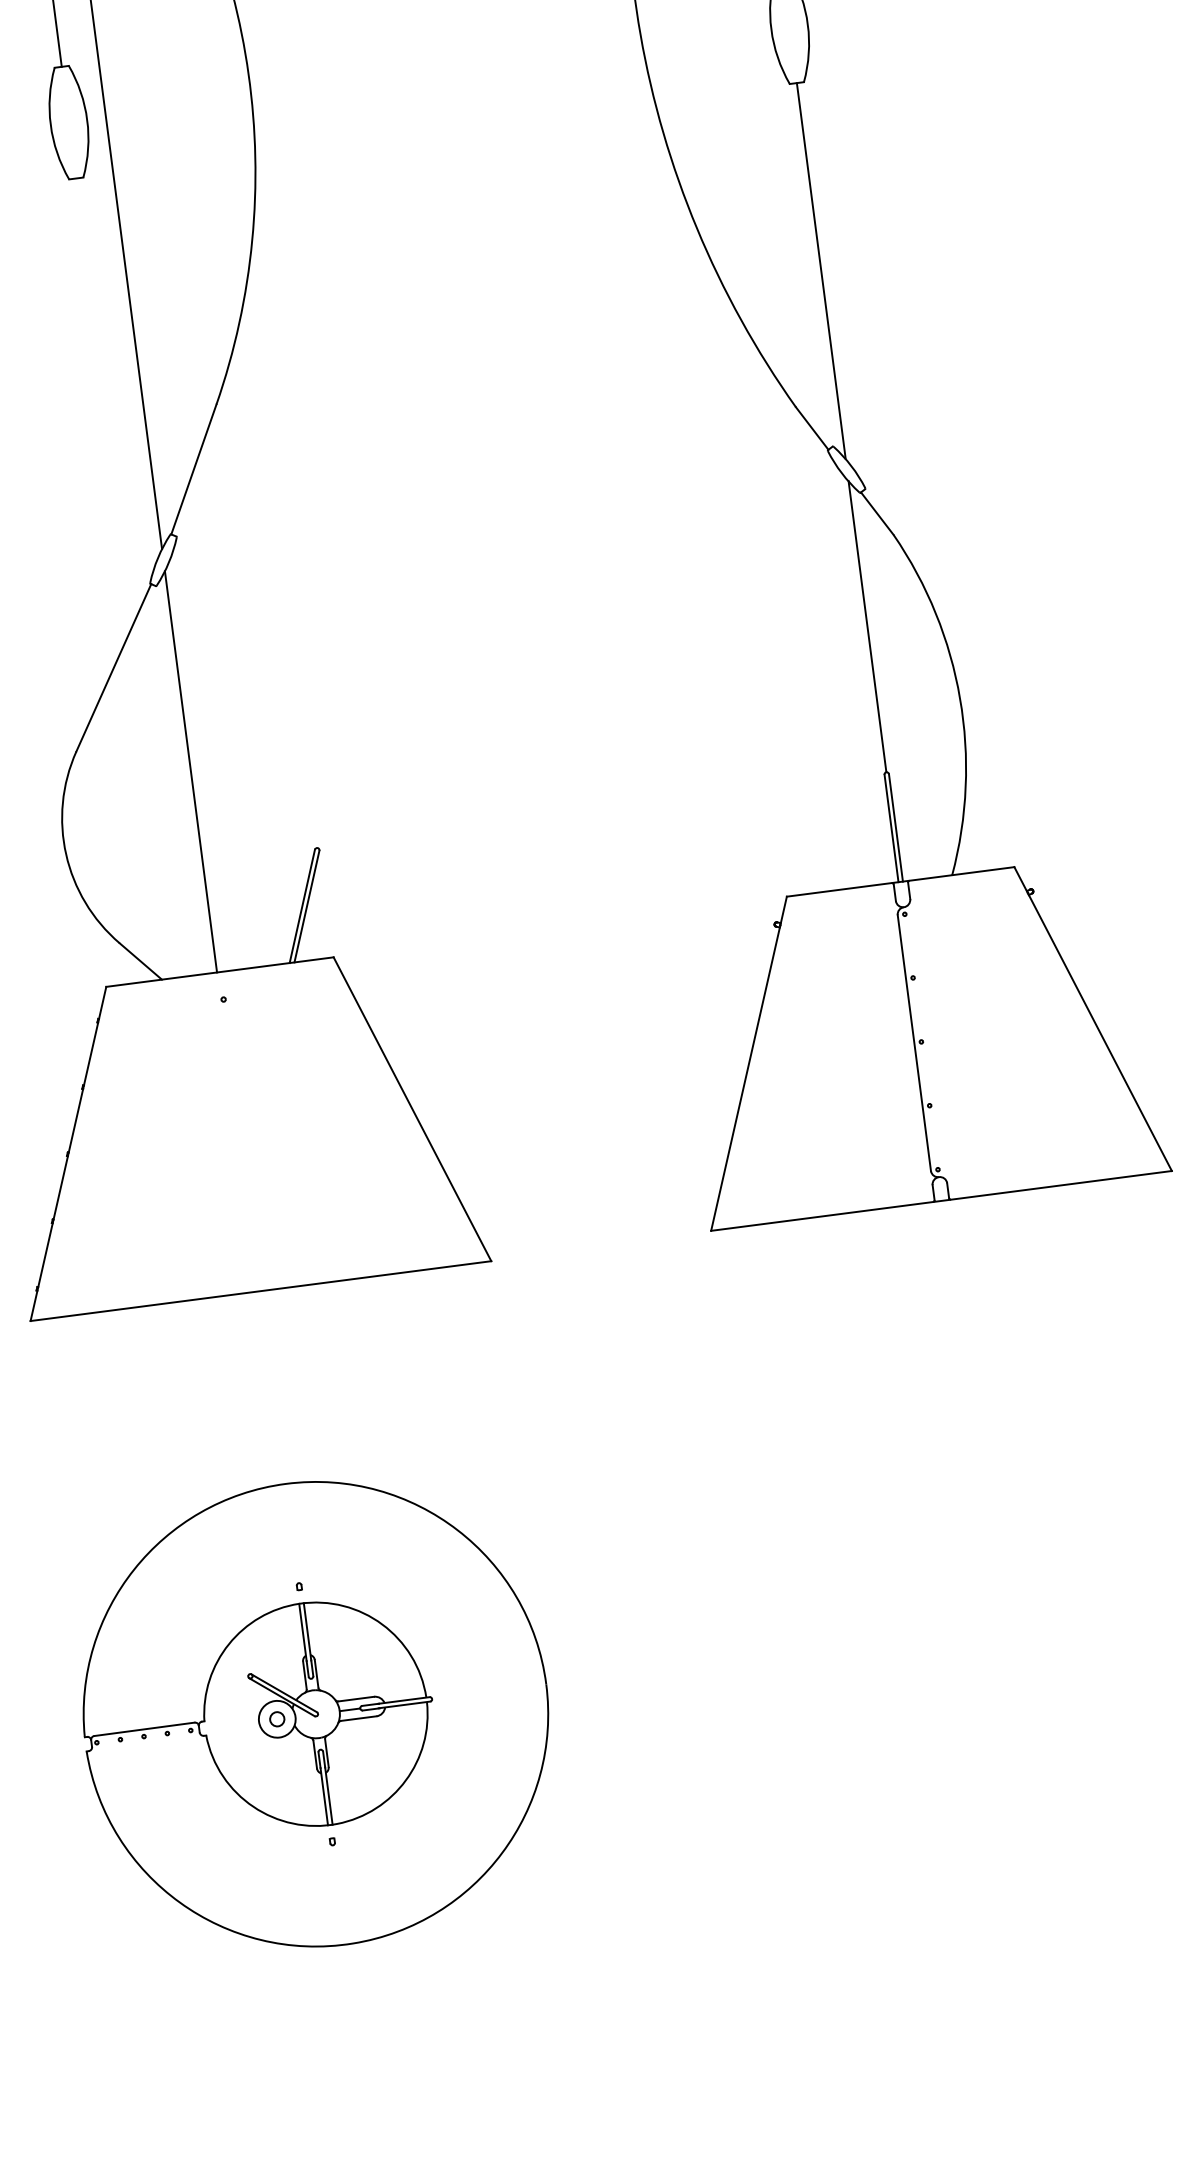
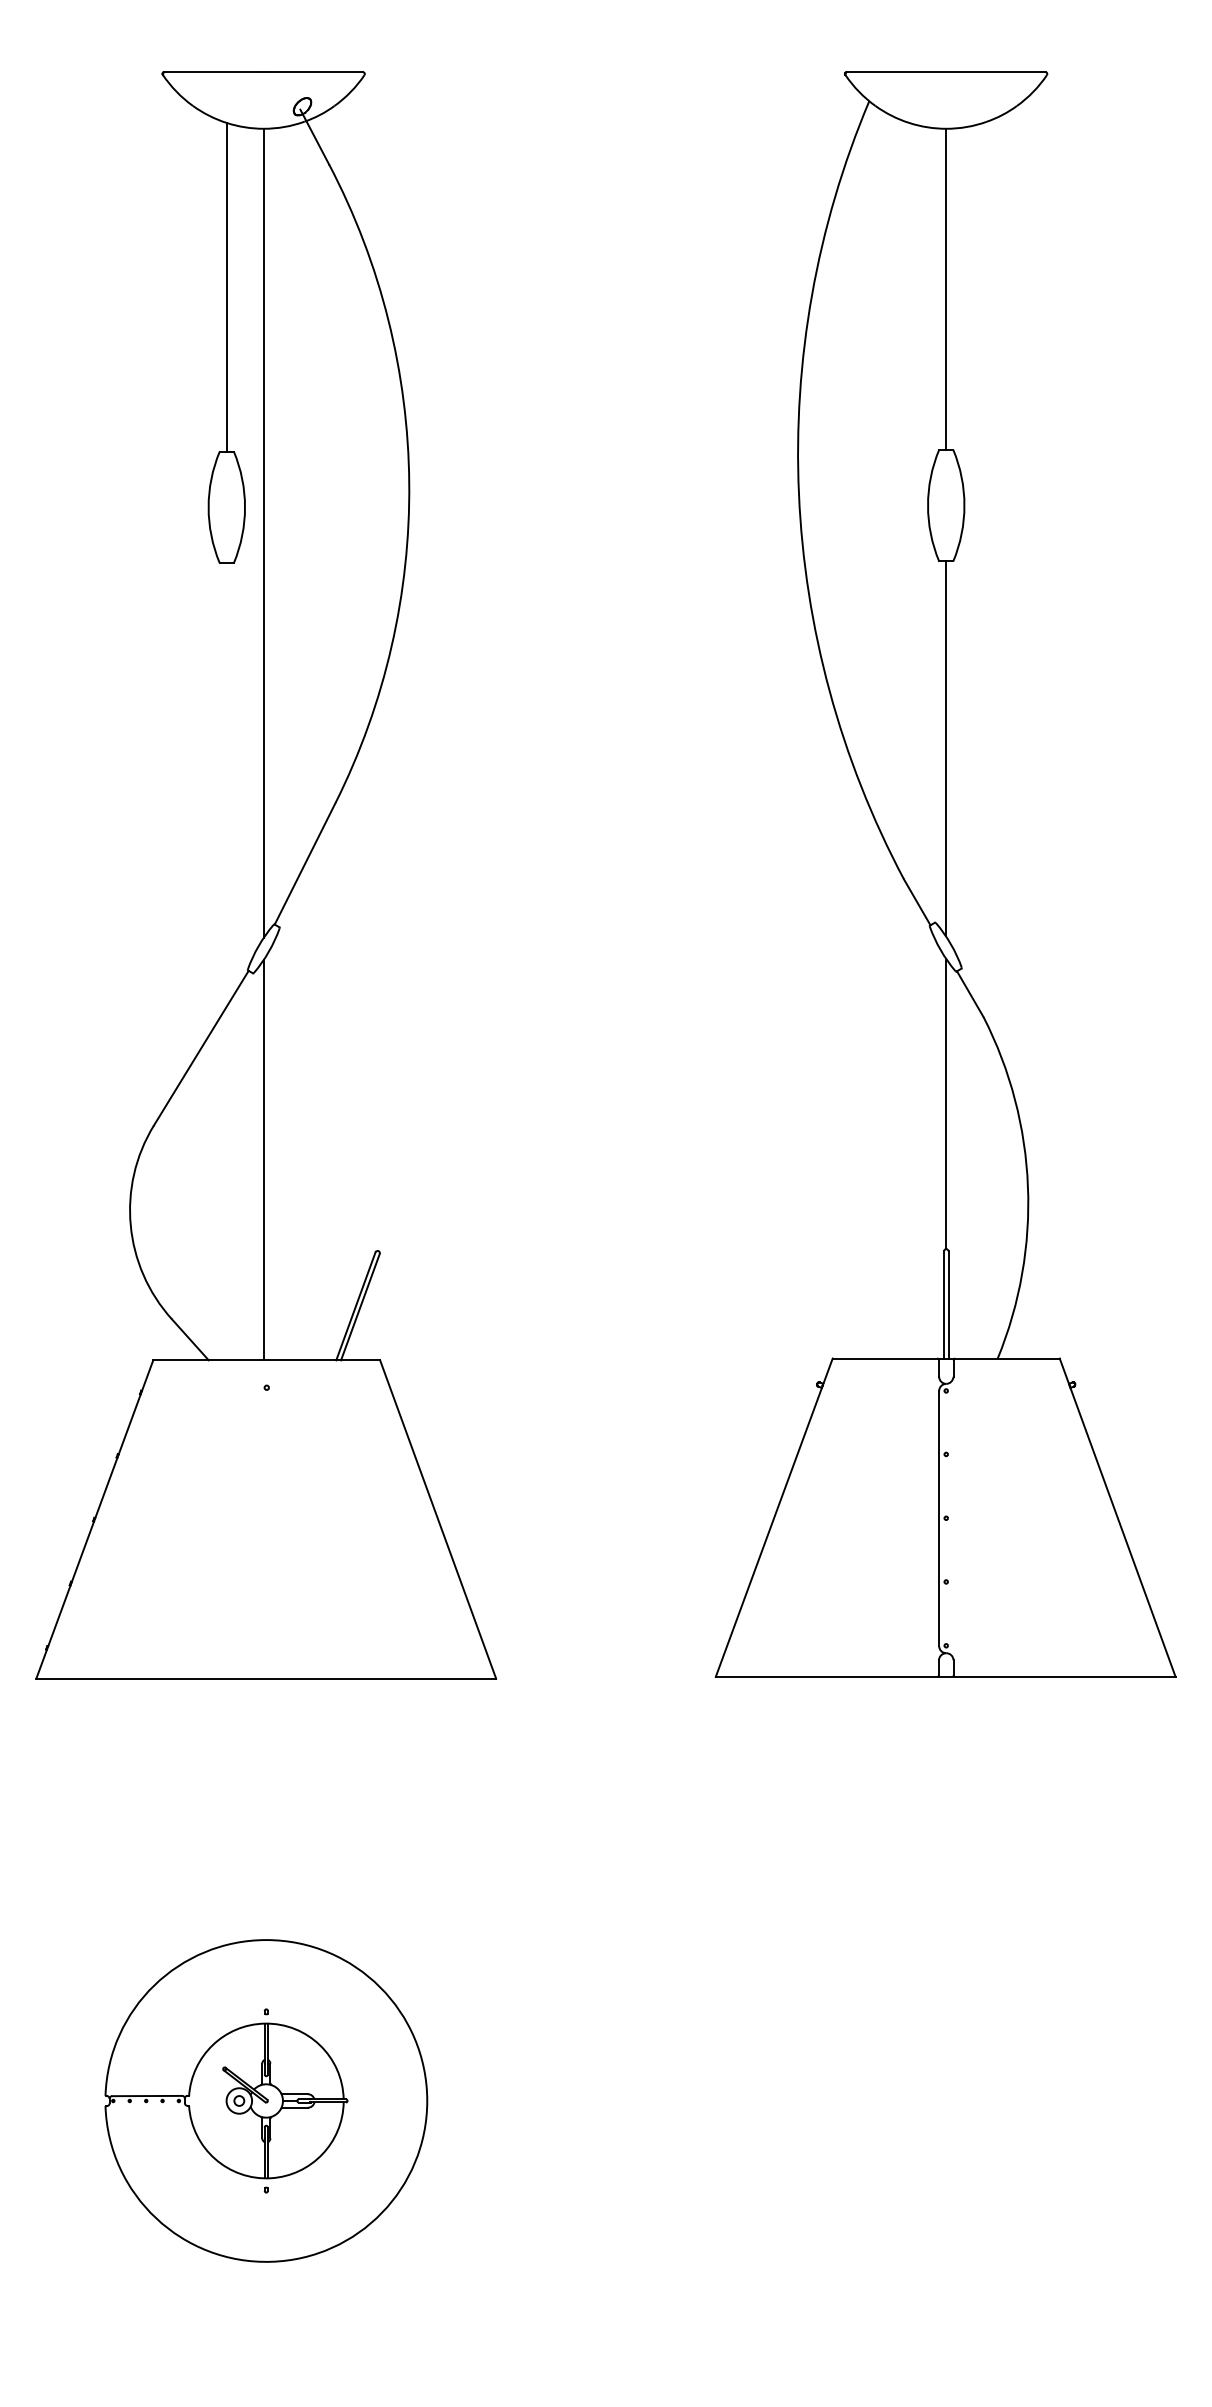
part: (316, 1713) -> (266, 2100), size x0.7

